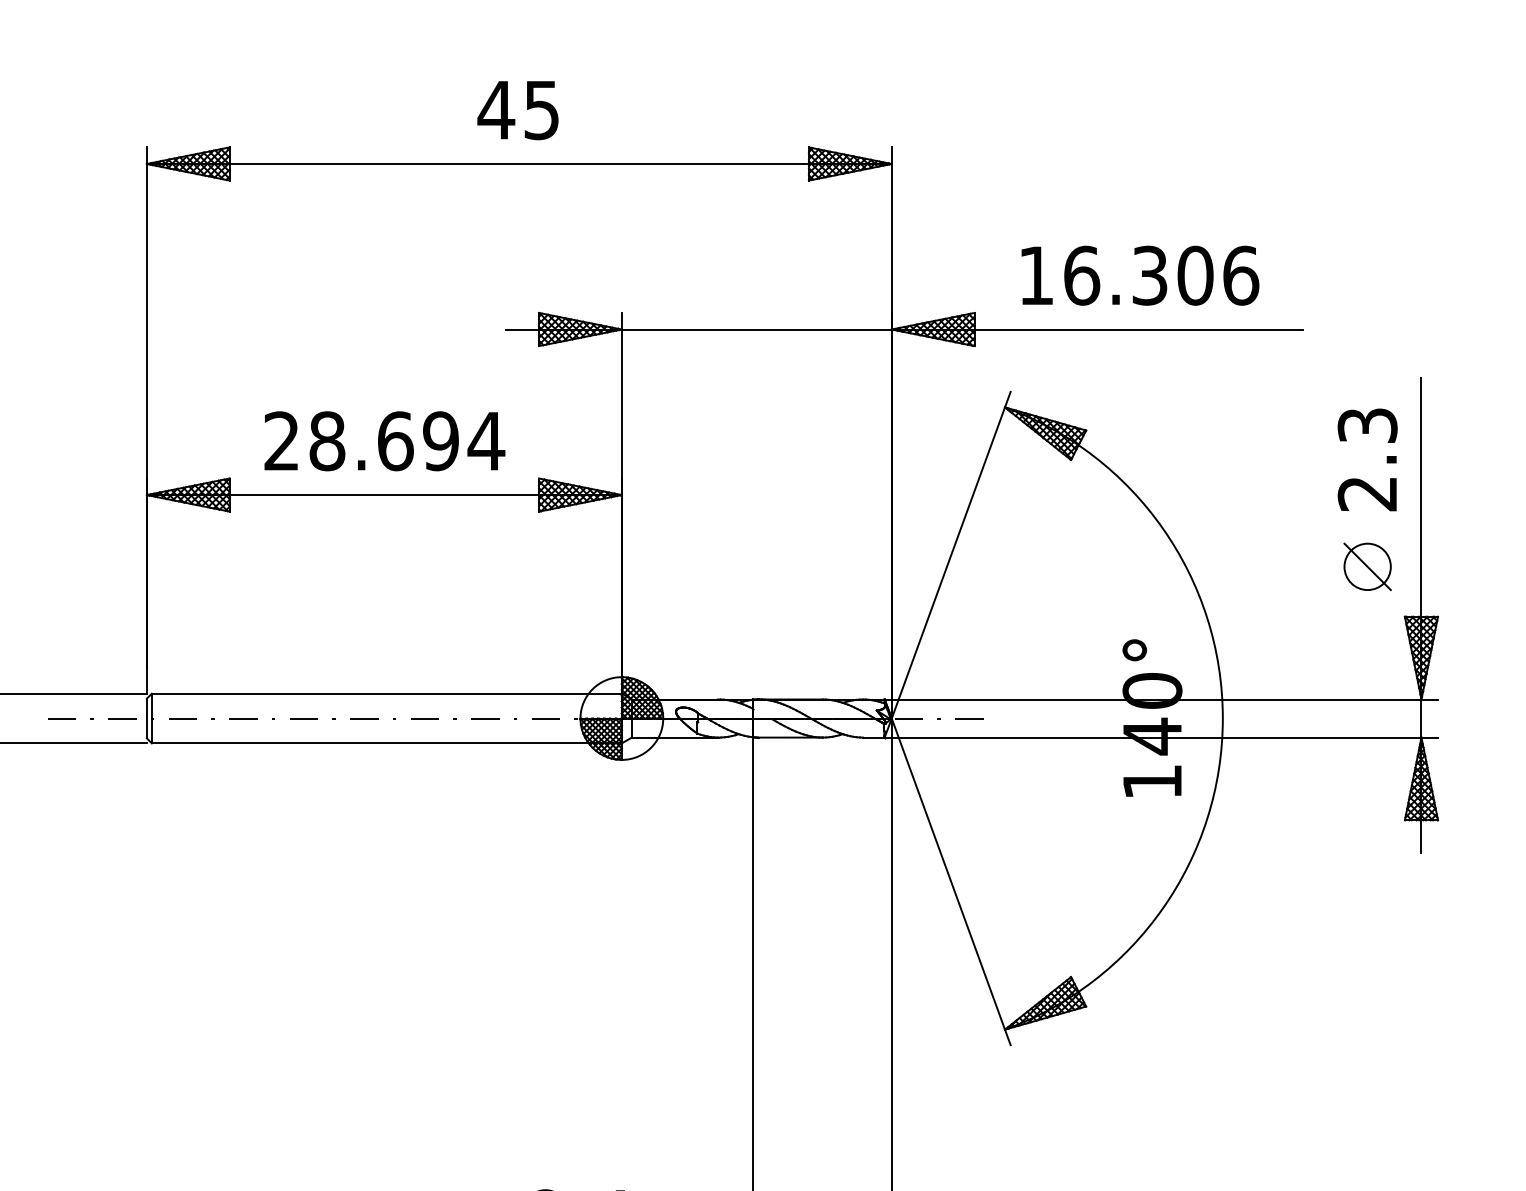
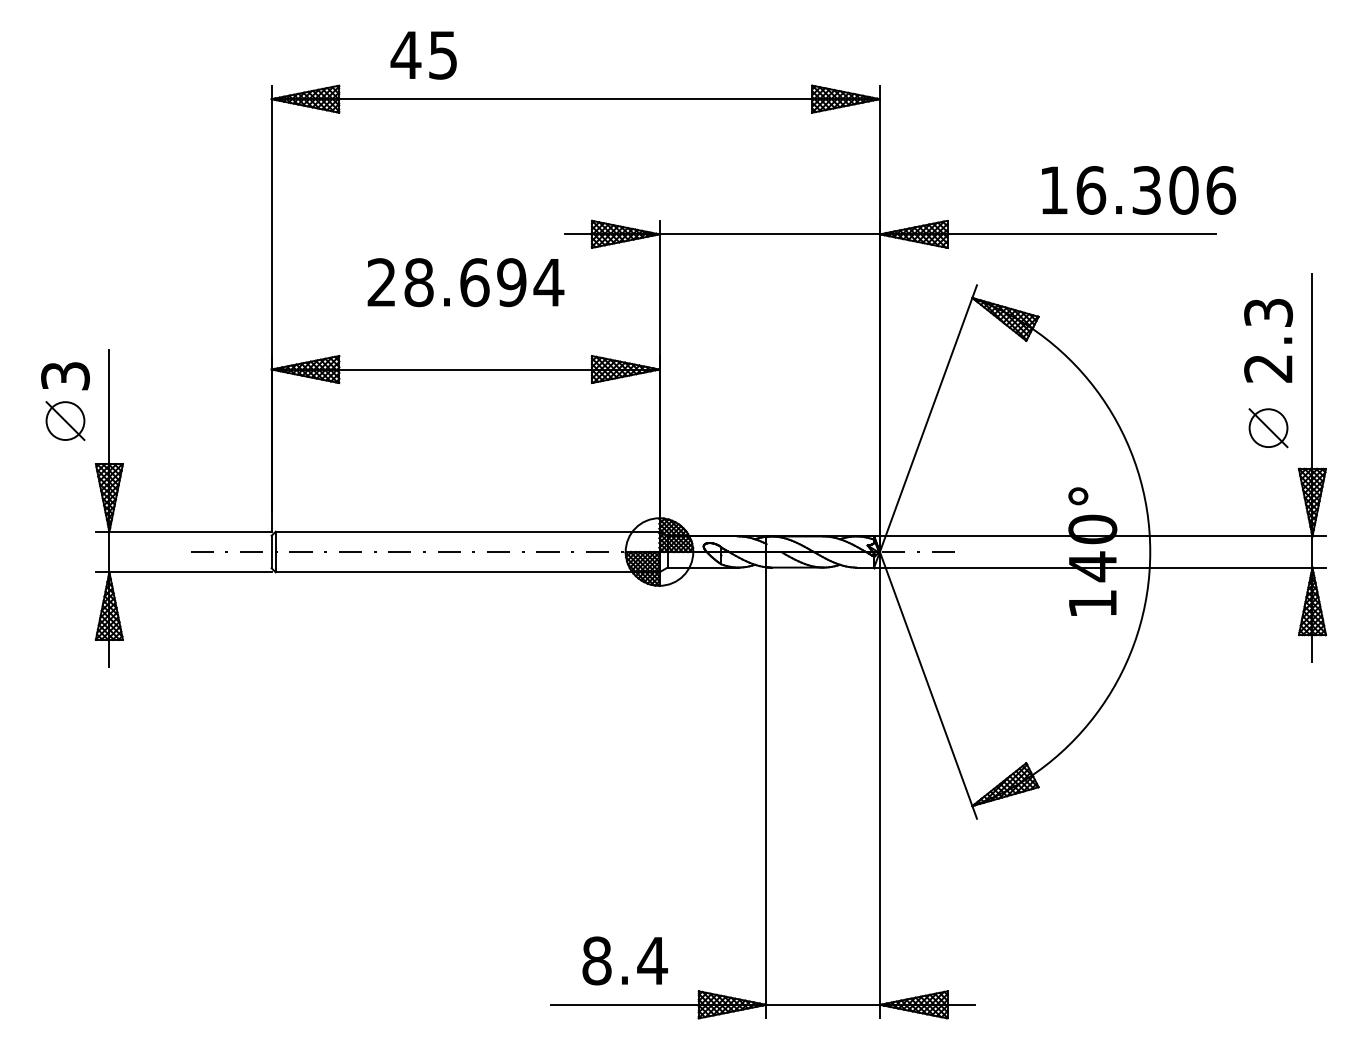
text: (517, 110) -> (423, 55), moved
text: (1141, 275) -> (1139, 190), moved
text: (384, 441) -> (465, 282), moved

